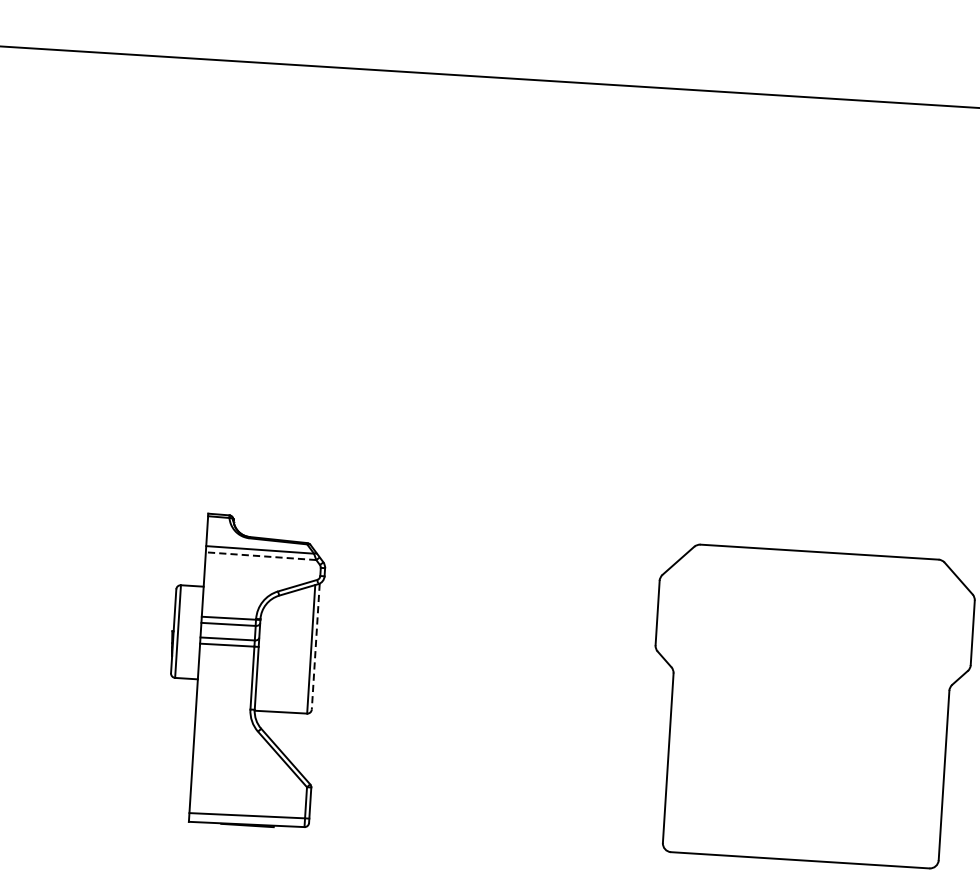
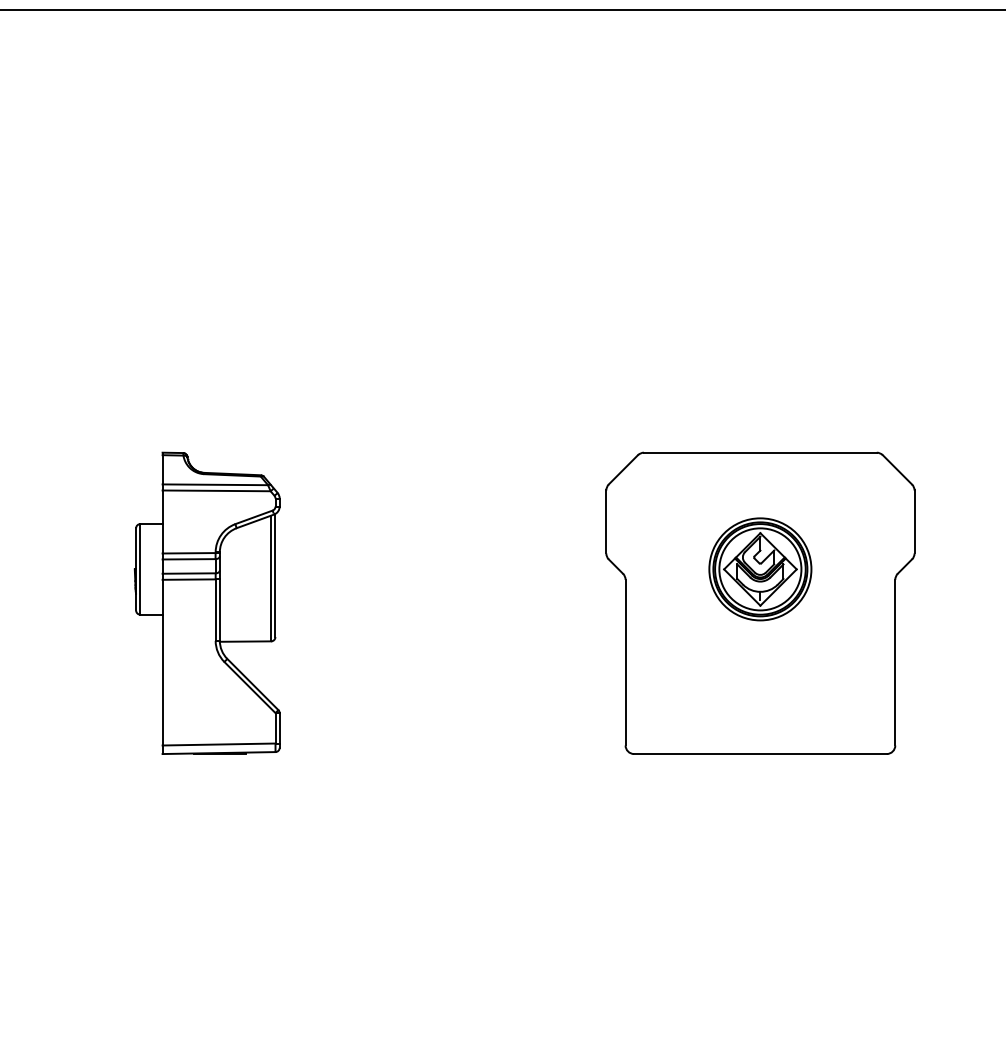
line: (260, 555) -> (216, 490), dashed -> solid
line: (315, 646) -> (275, 575), dashed -> solid
part: (812, 671) -> (760, 569), added

